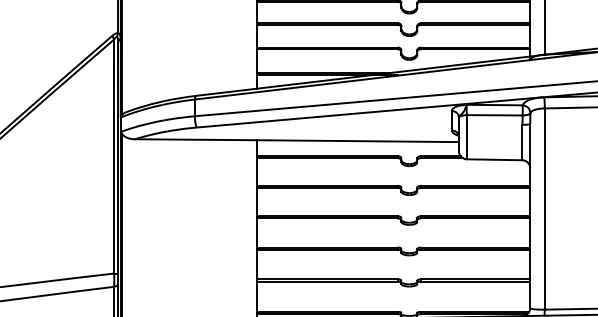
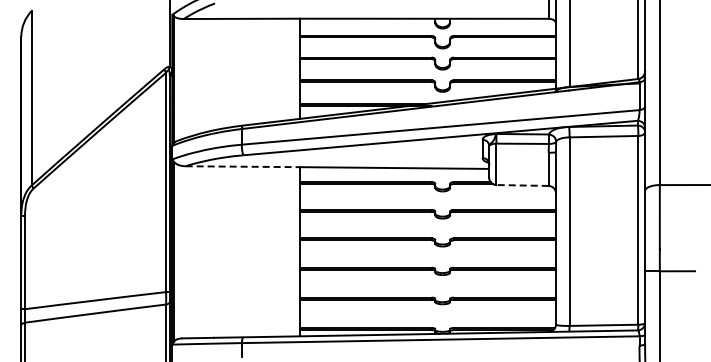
line: (196, 139) -> (243, 166), solid -> dashed
line: (494, 159) -> (522, 185), solid -> dashed

